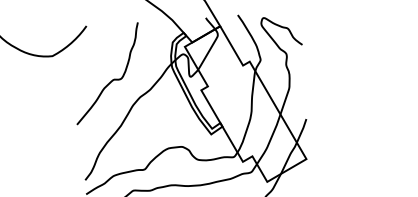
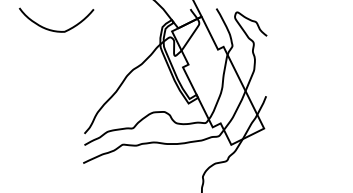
curve: (112, 79) -> (111, 53), removed

